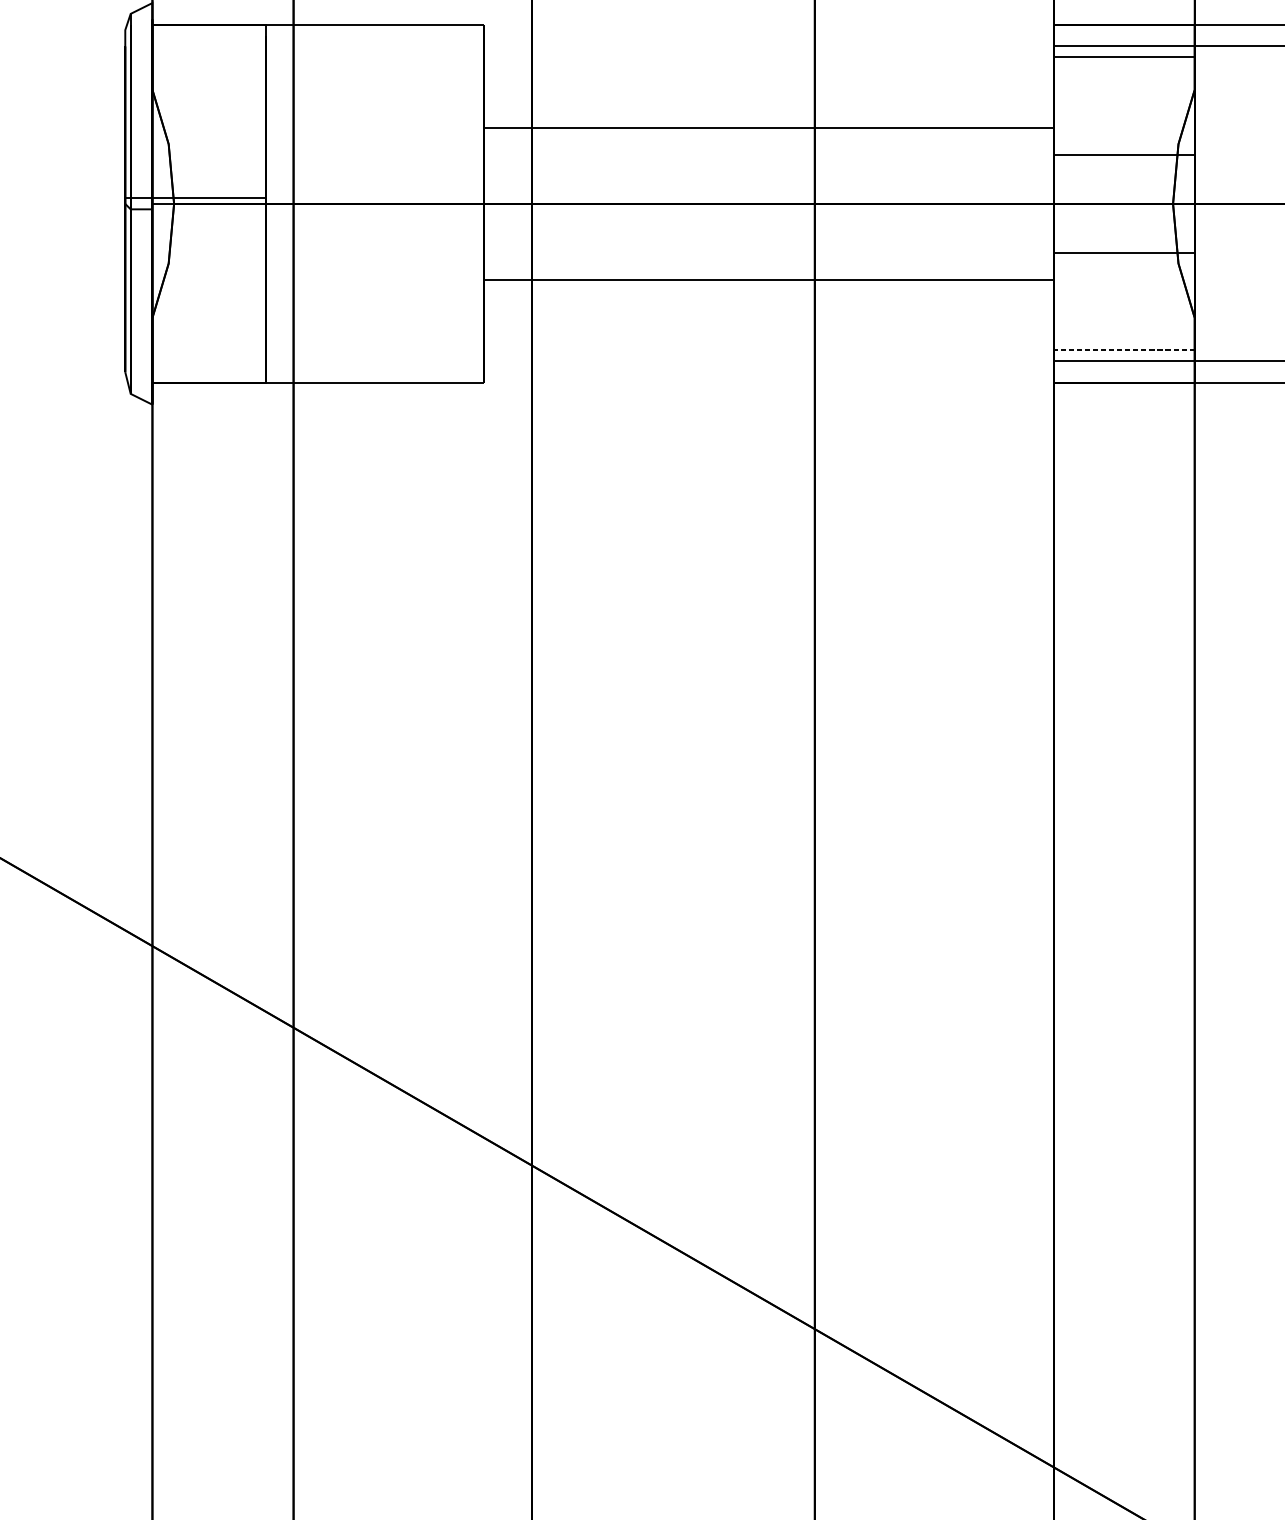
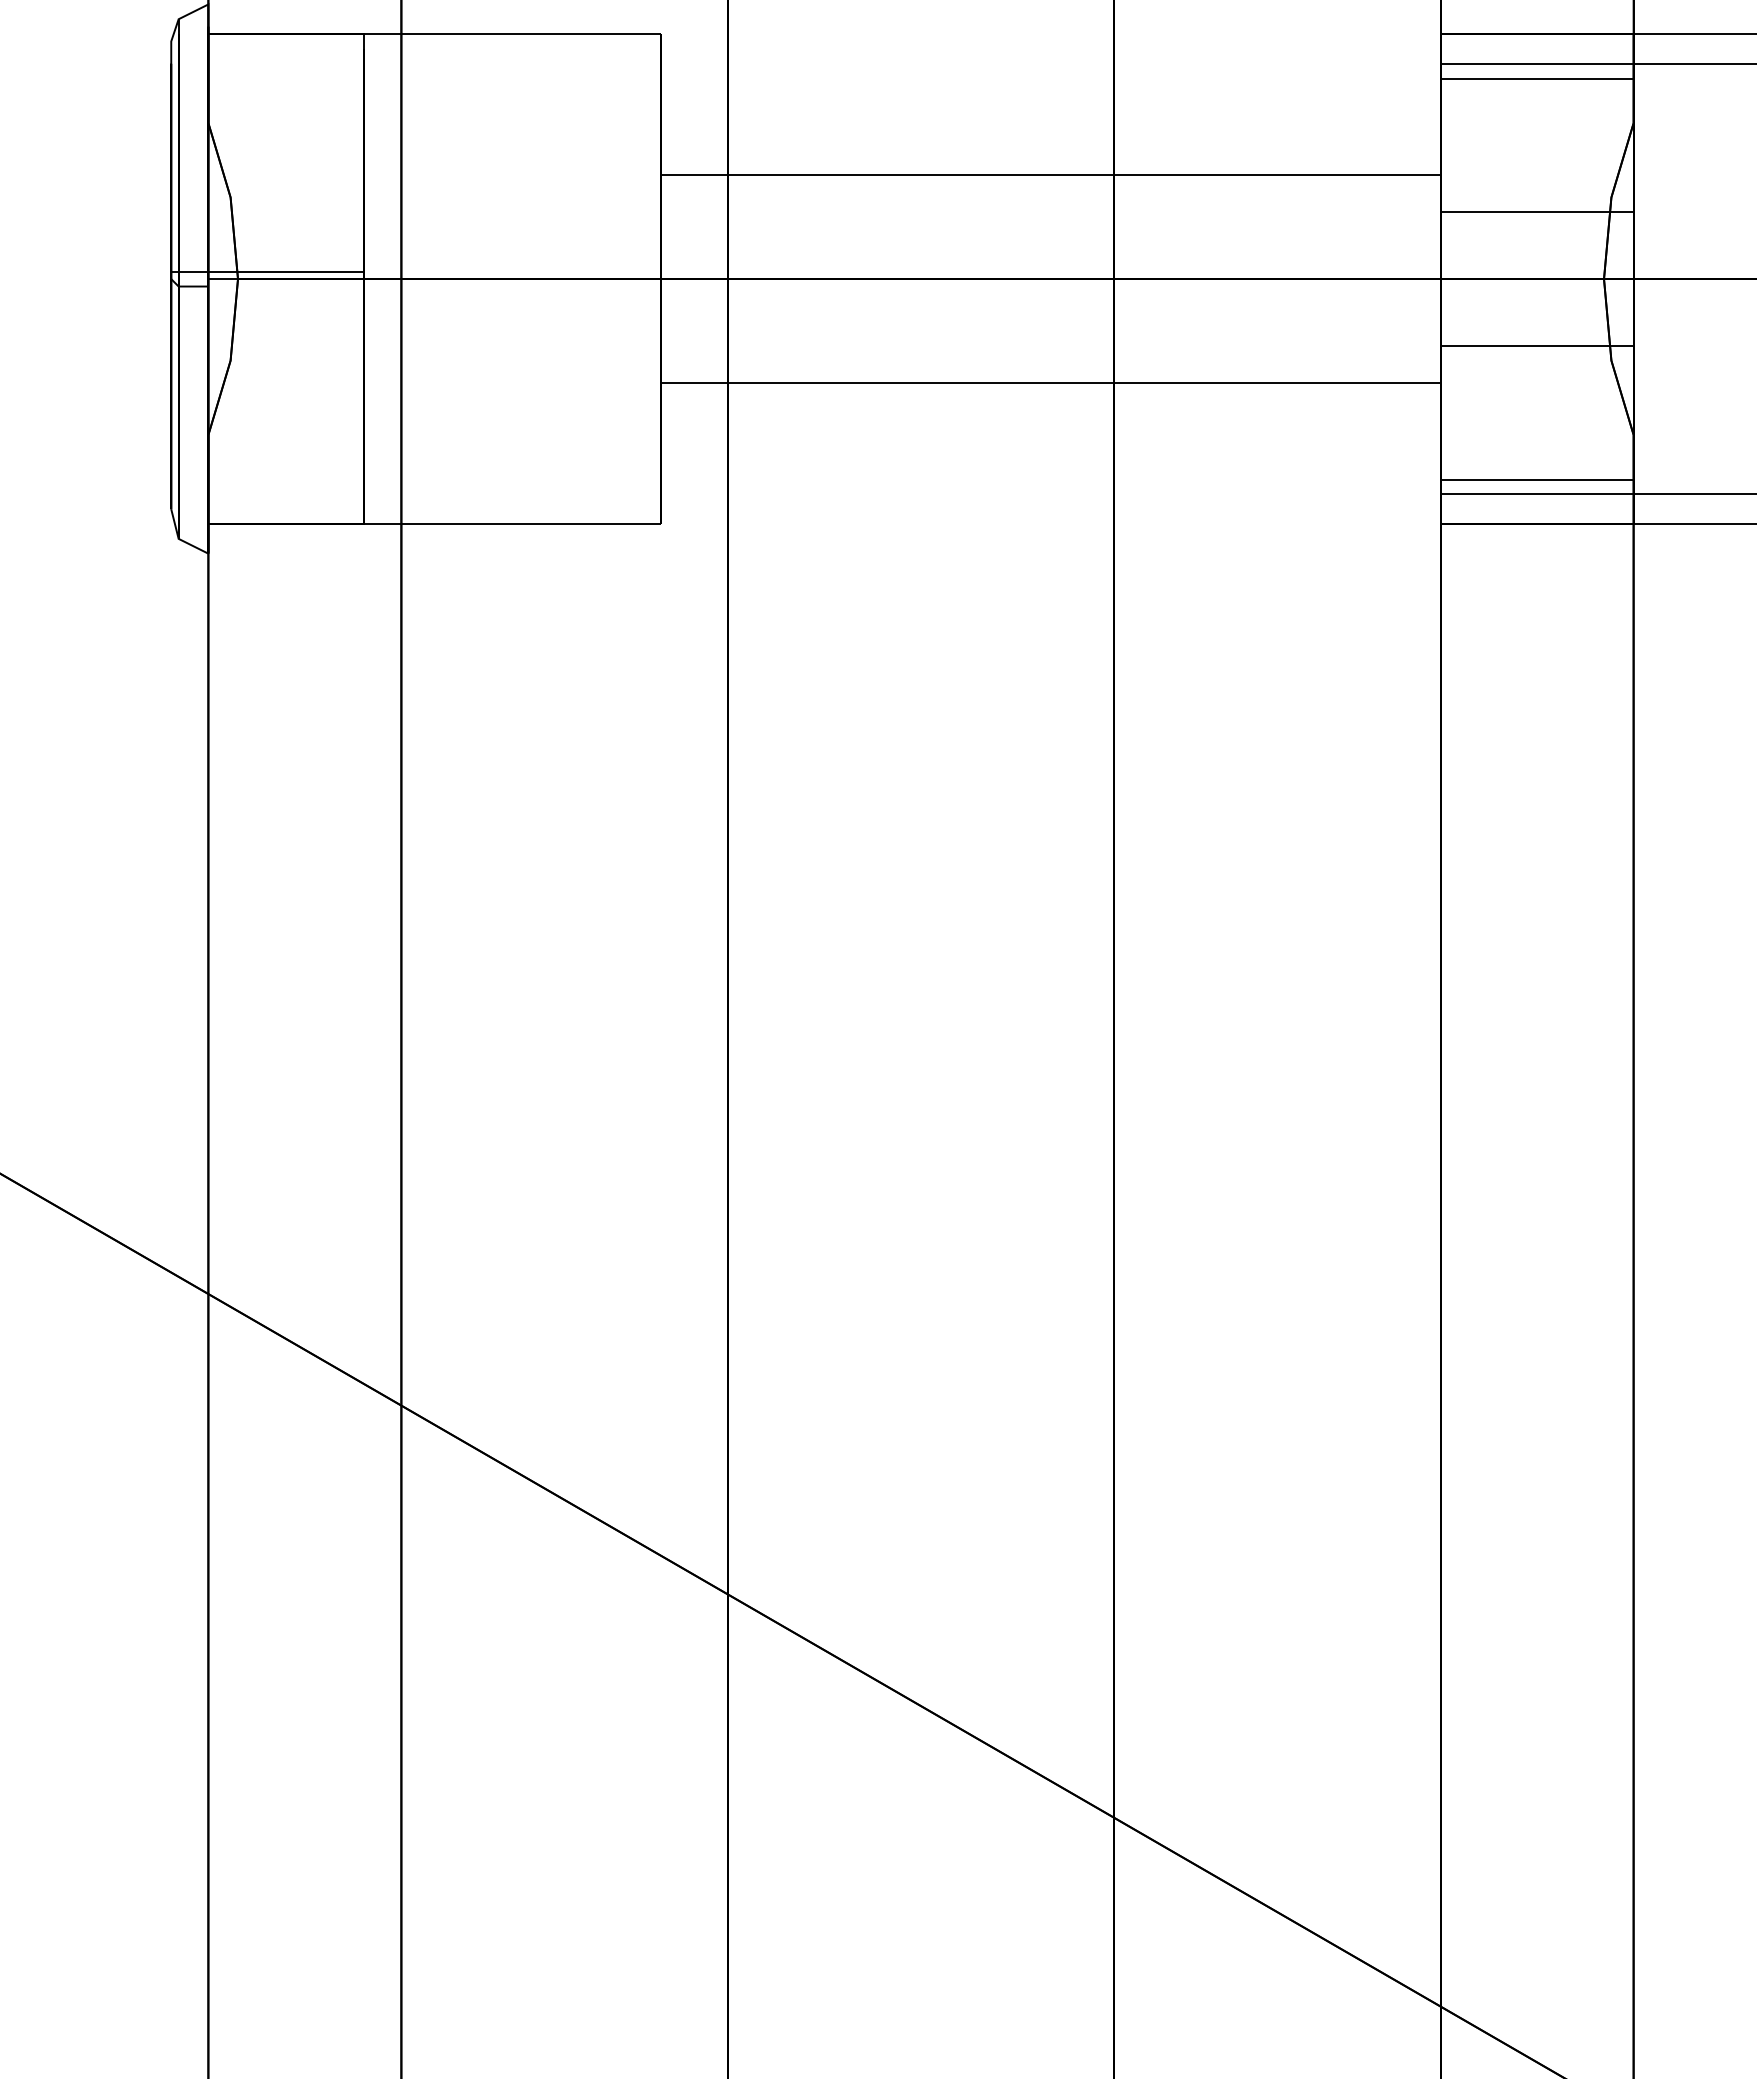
line: (1123, 350) -> (1536, 479), dashed -> solid

